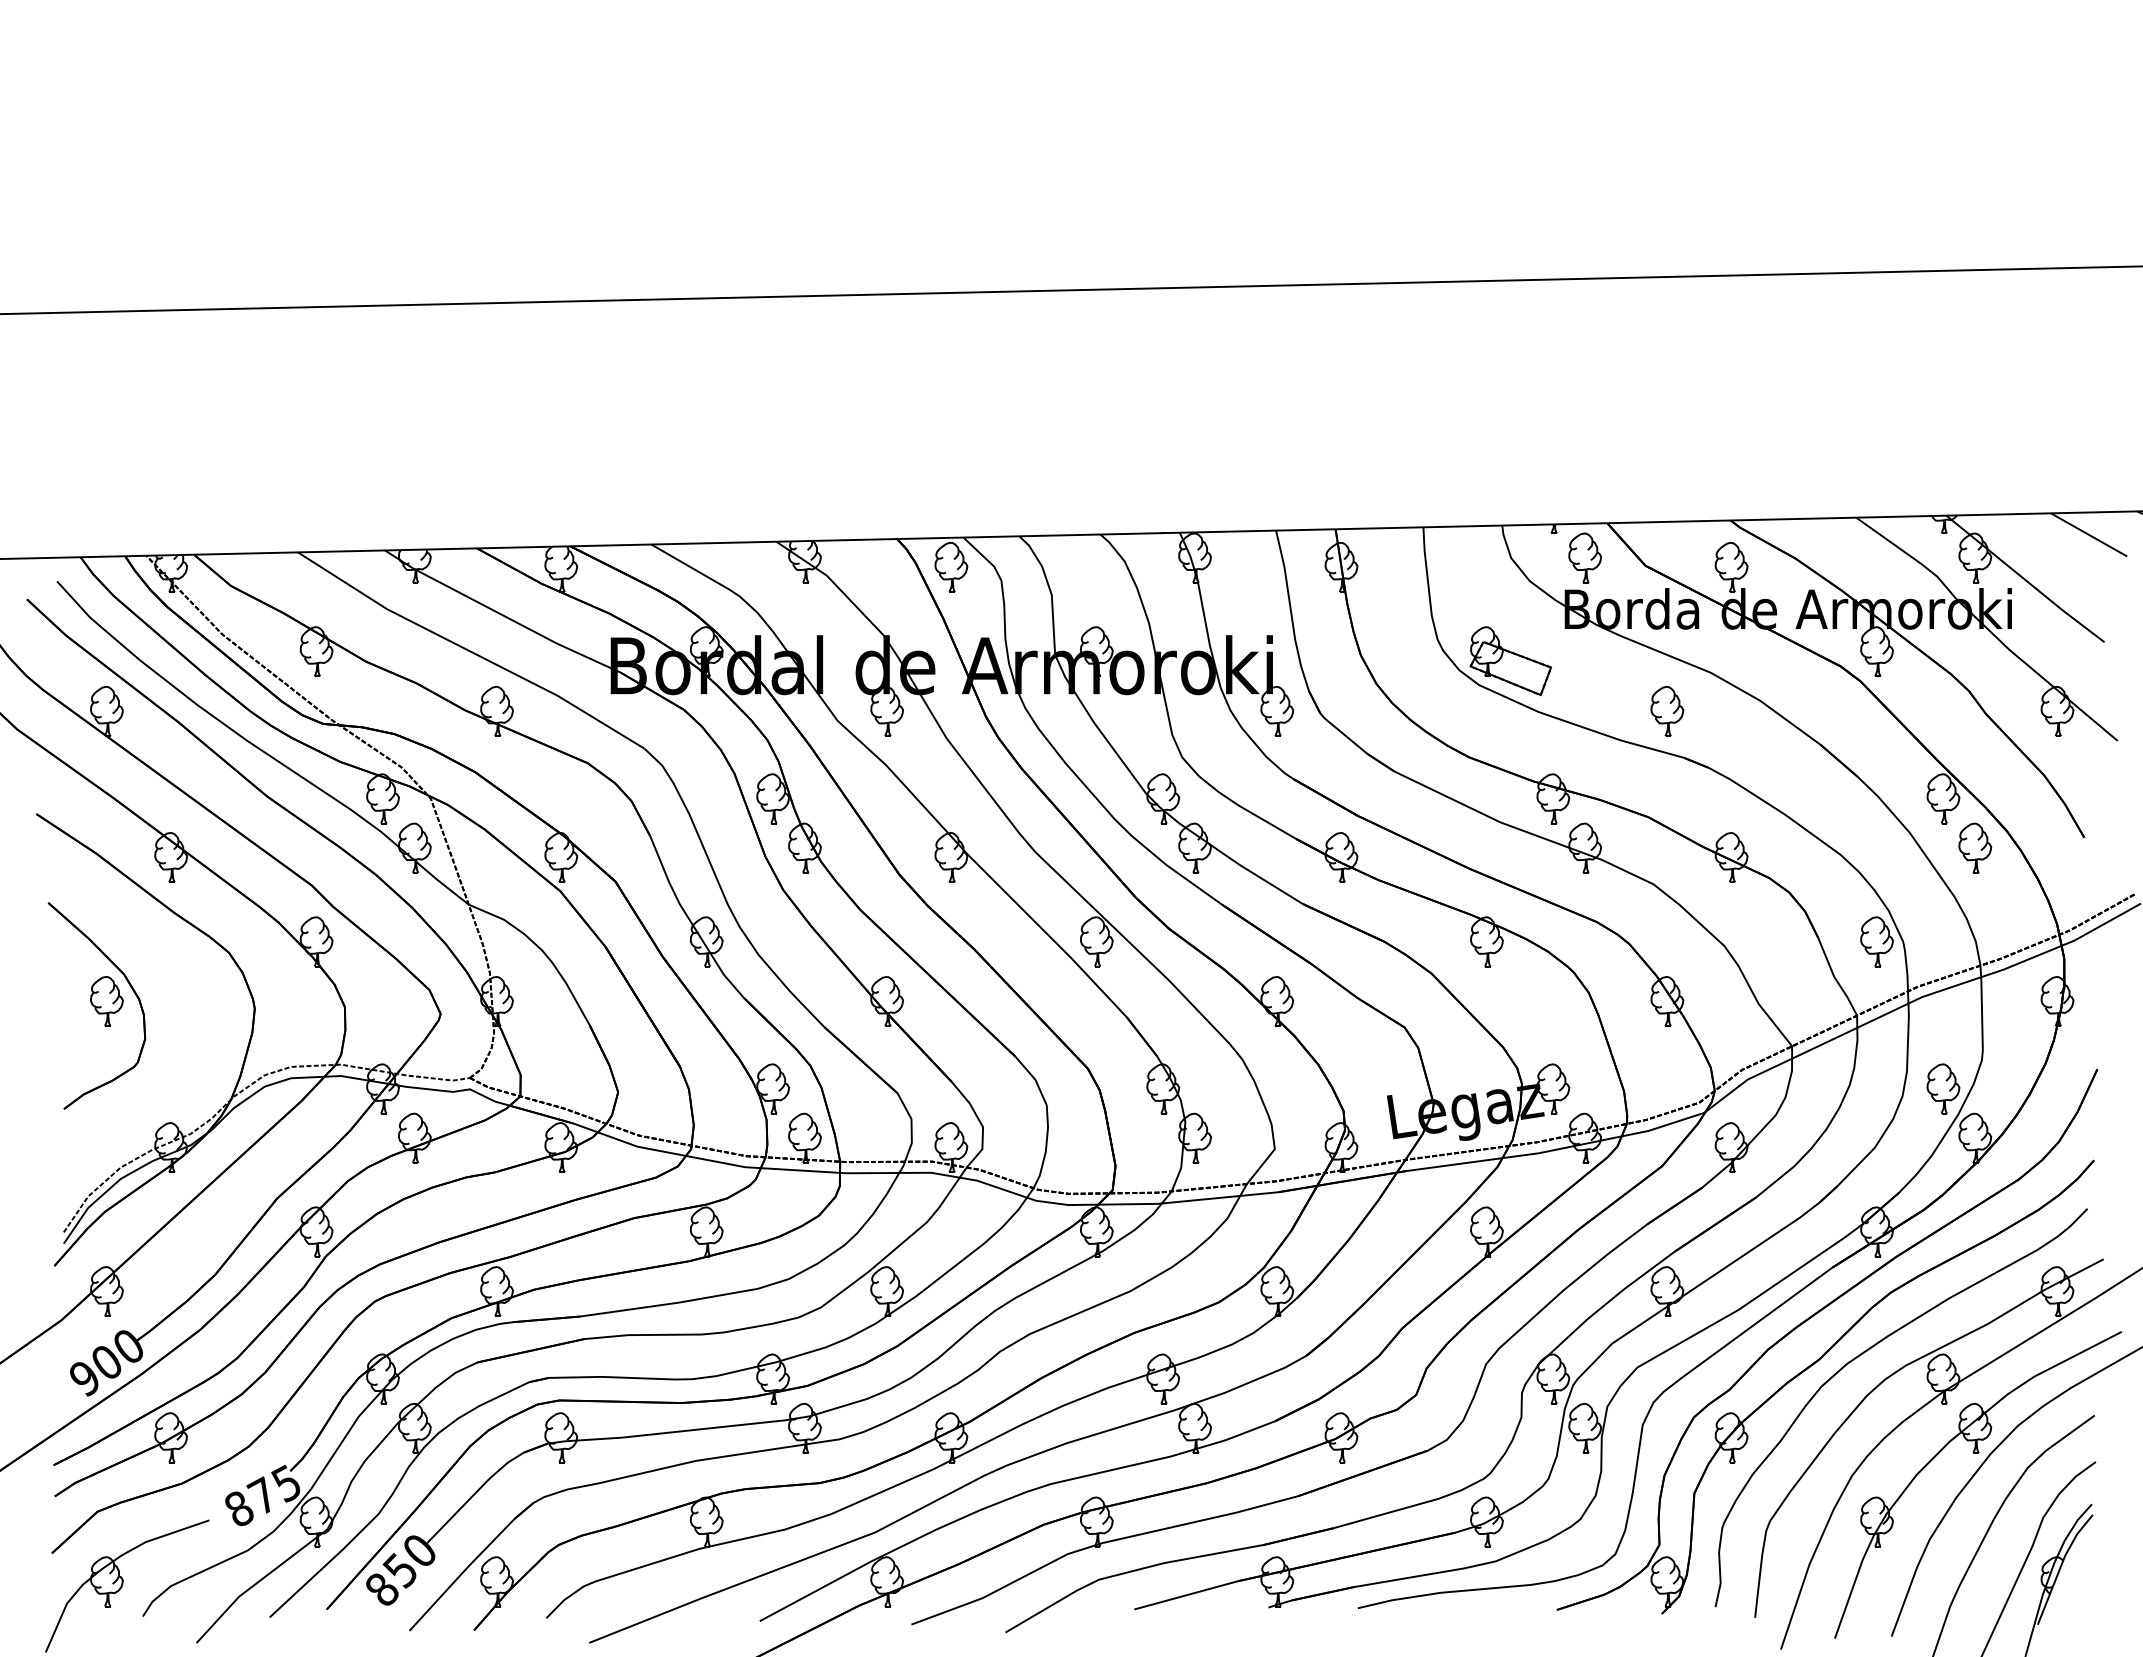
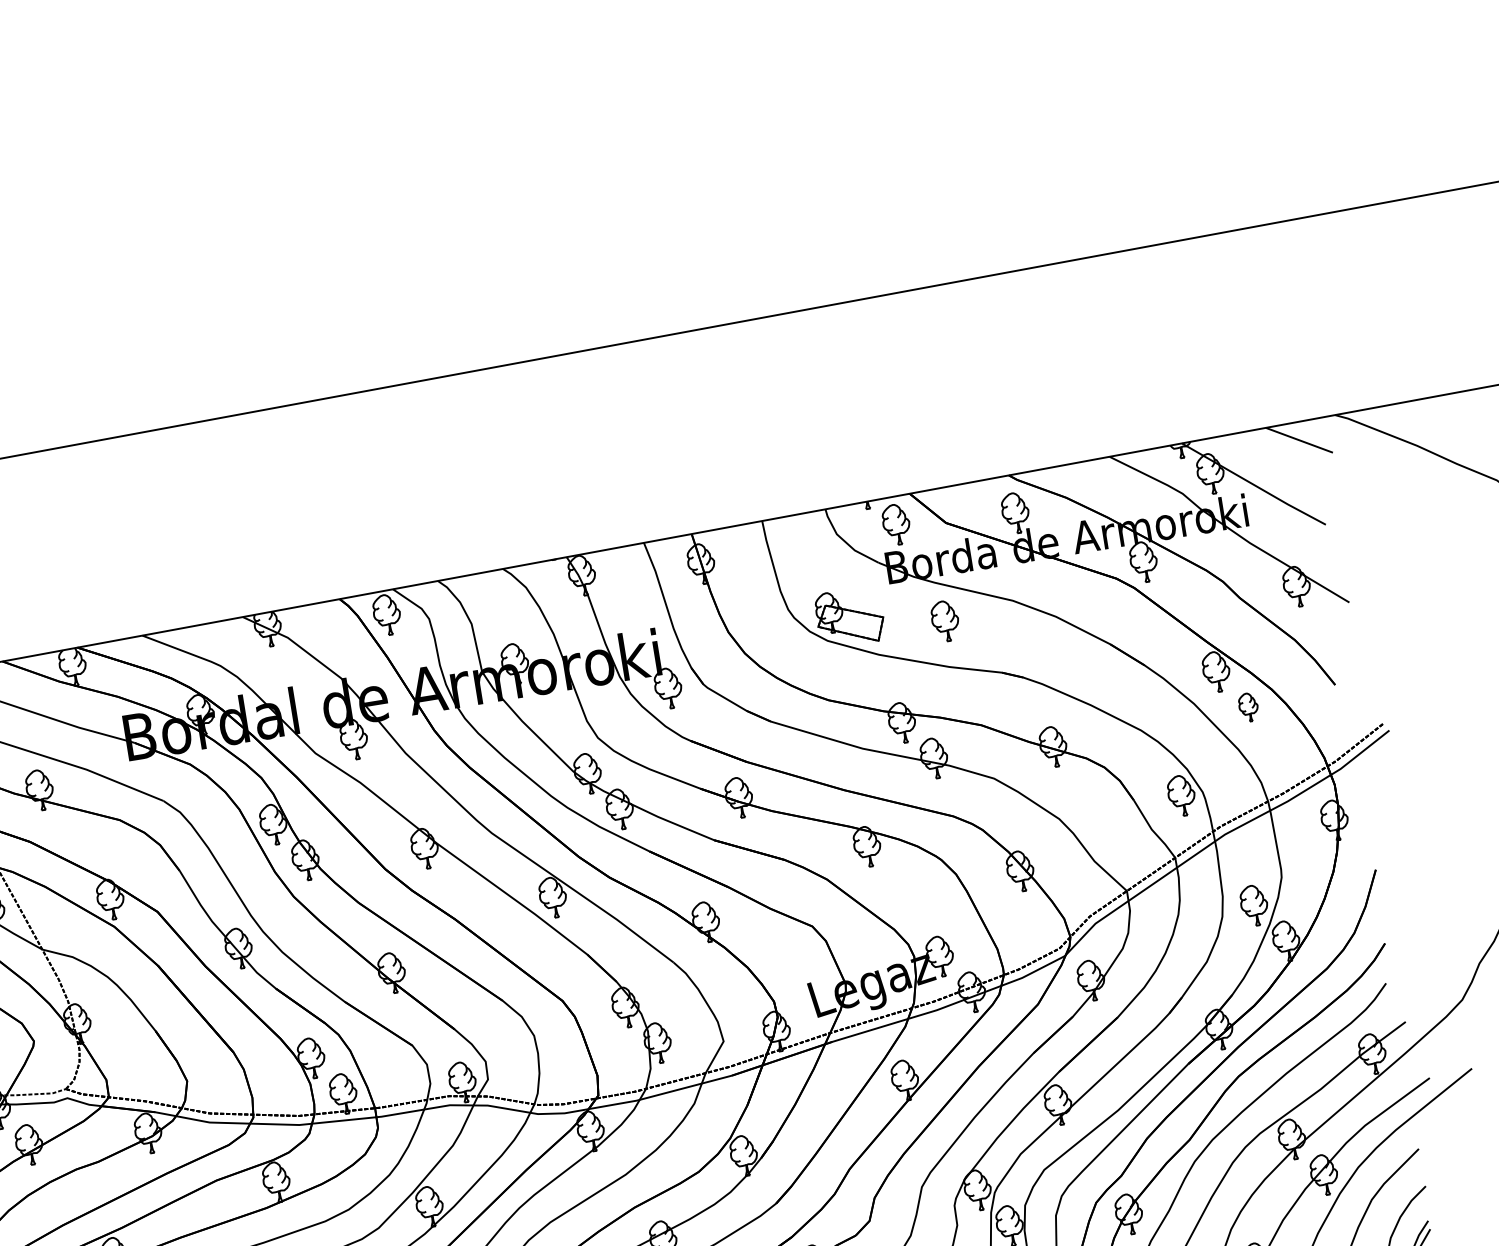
part: (1667, 711) -> (945, 621), moved
part: (1975, 847) -> (1248, 706), size x0.7

